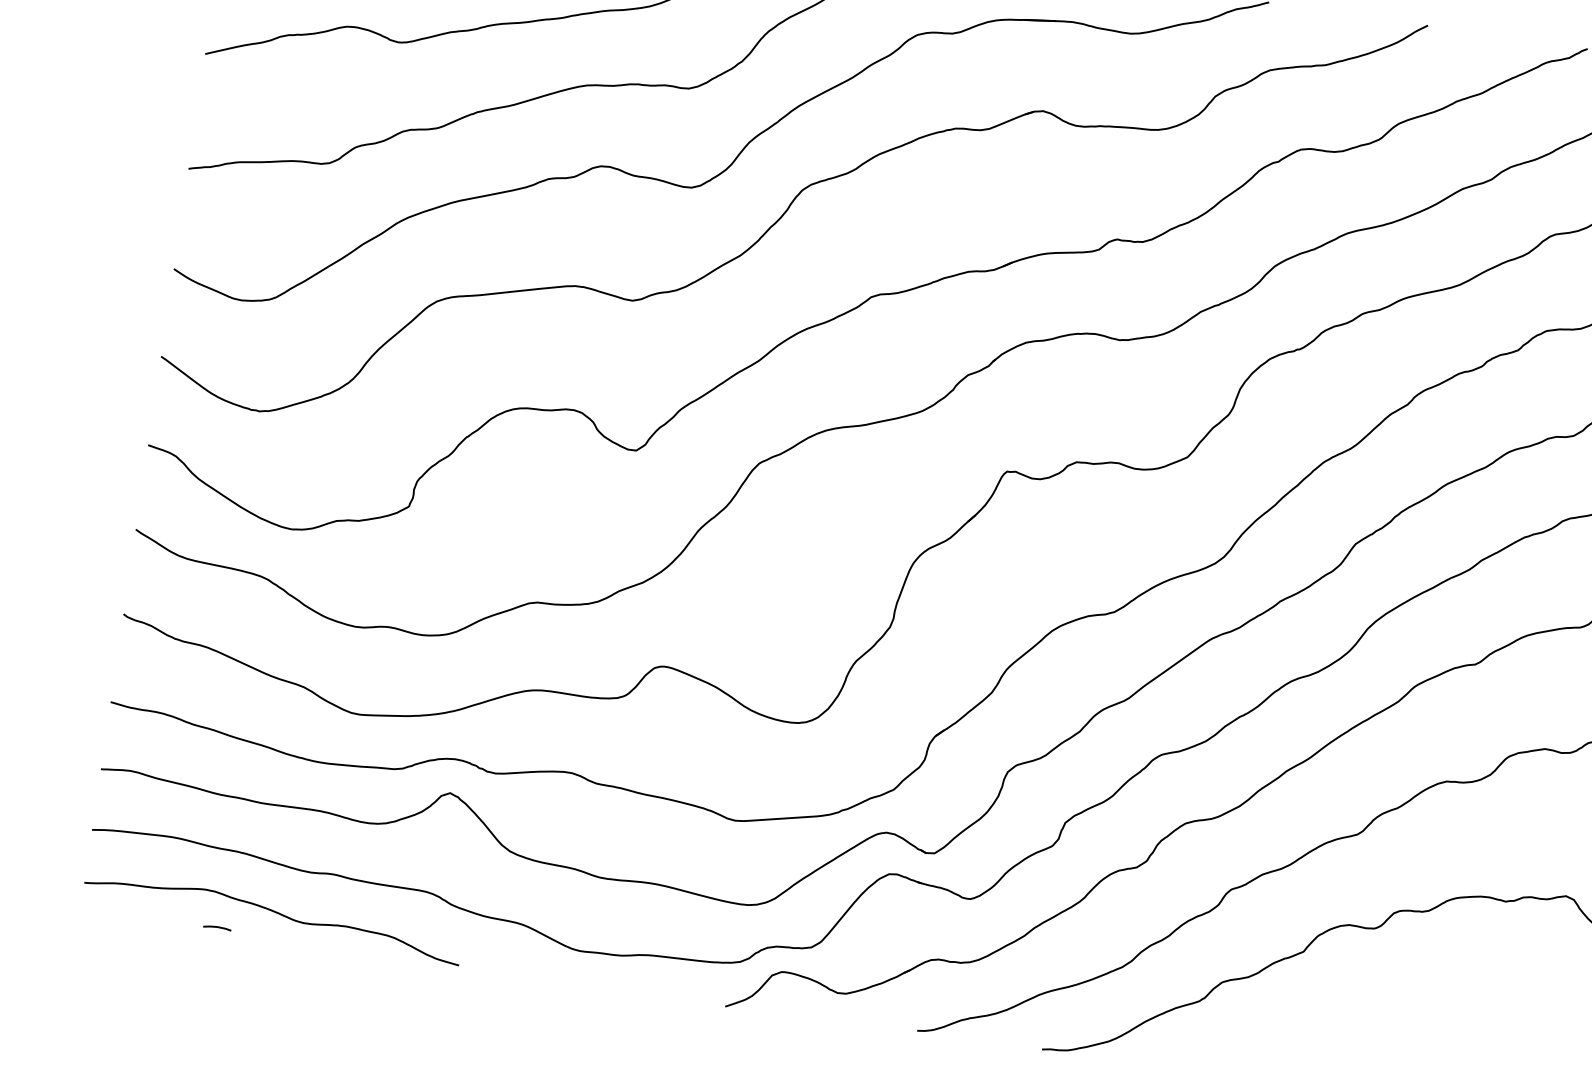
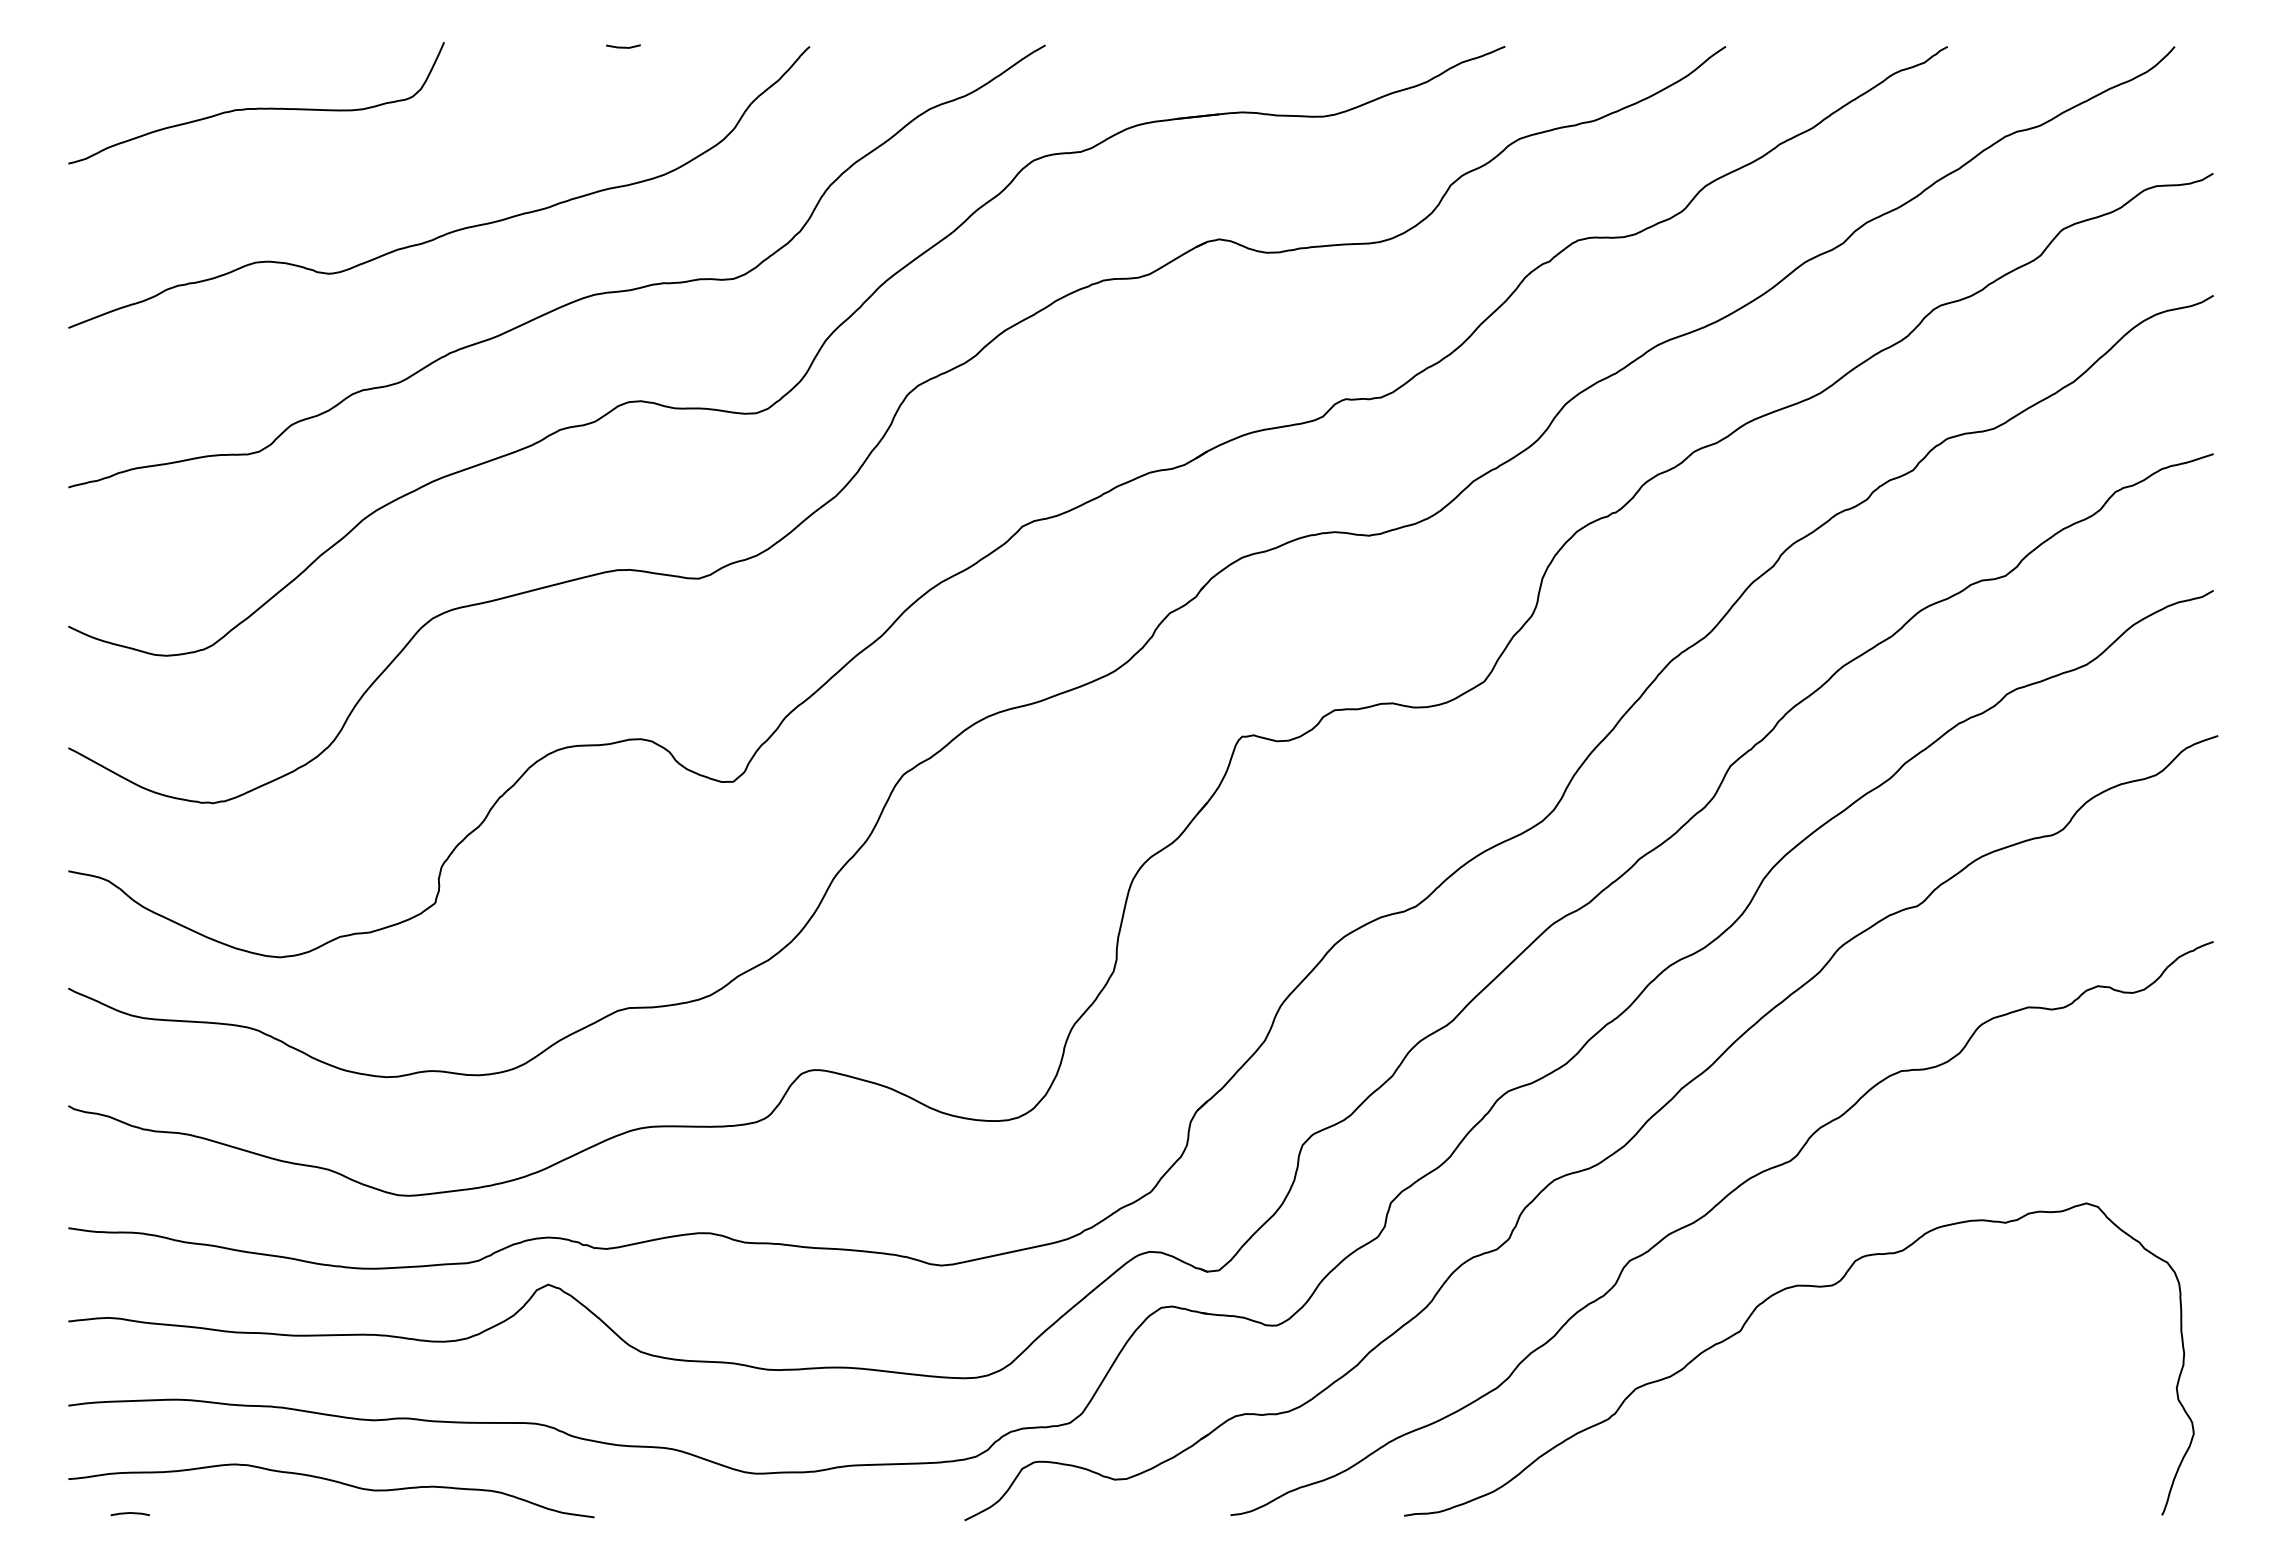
curve: (216, 927) -> (129, 1513), moved

